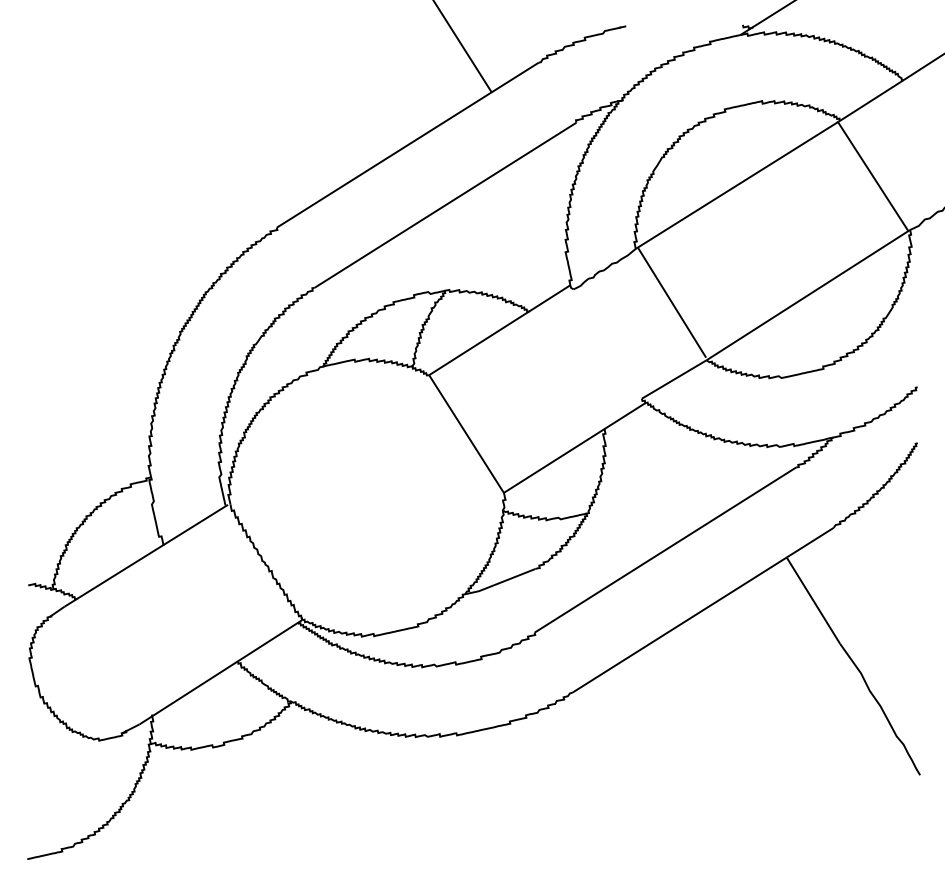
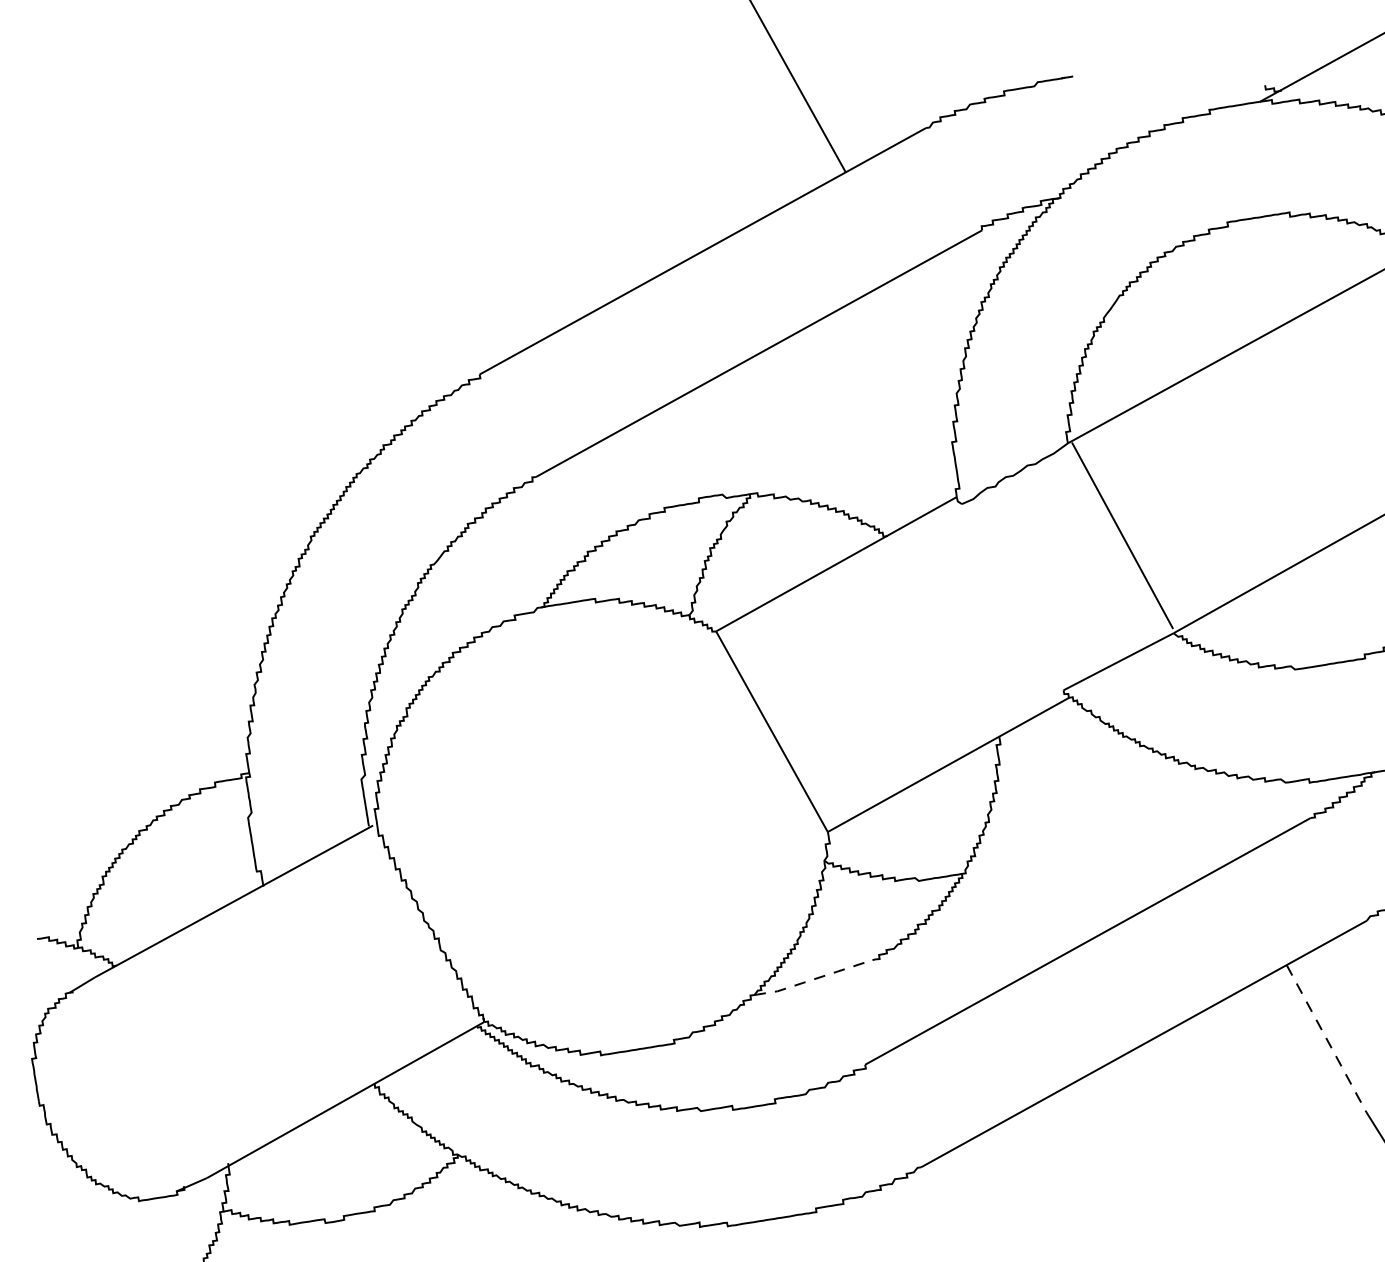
line: (500, 582) -> (813, 979), solid -> dashed
line: (813, 600) -> (1326, 1038), solid -> dashed

